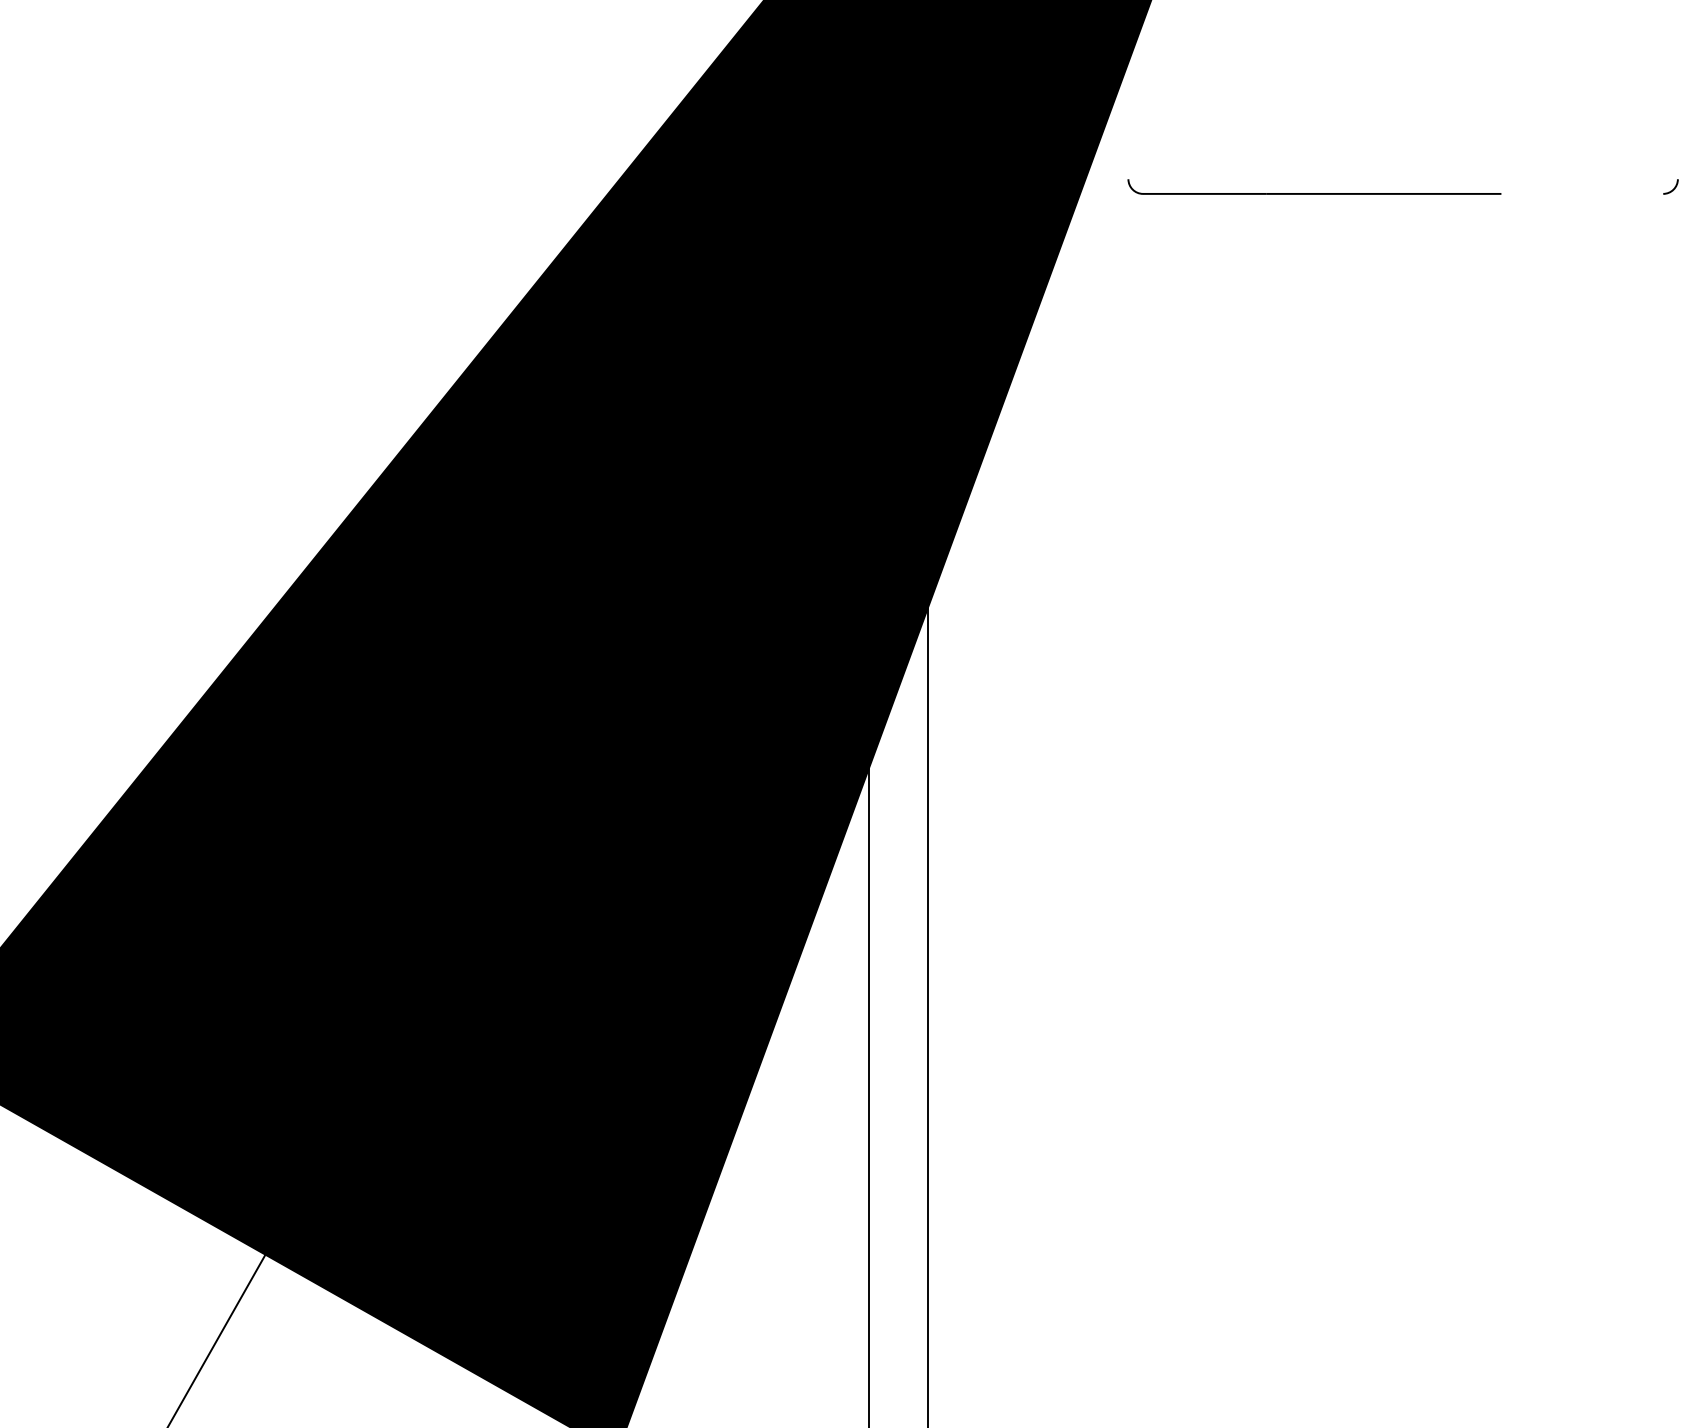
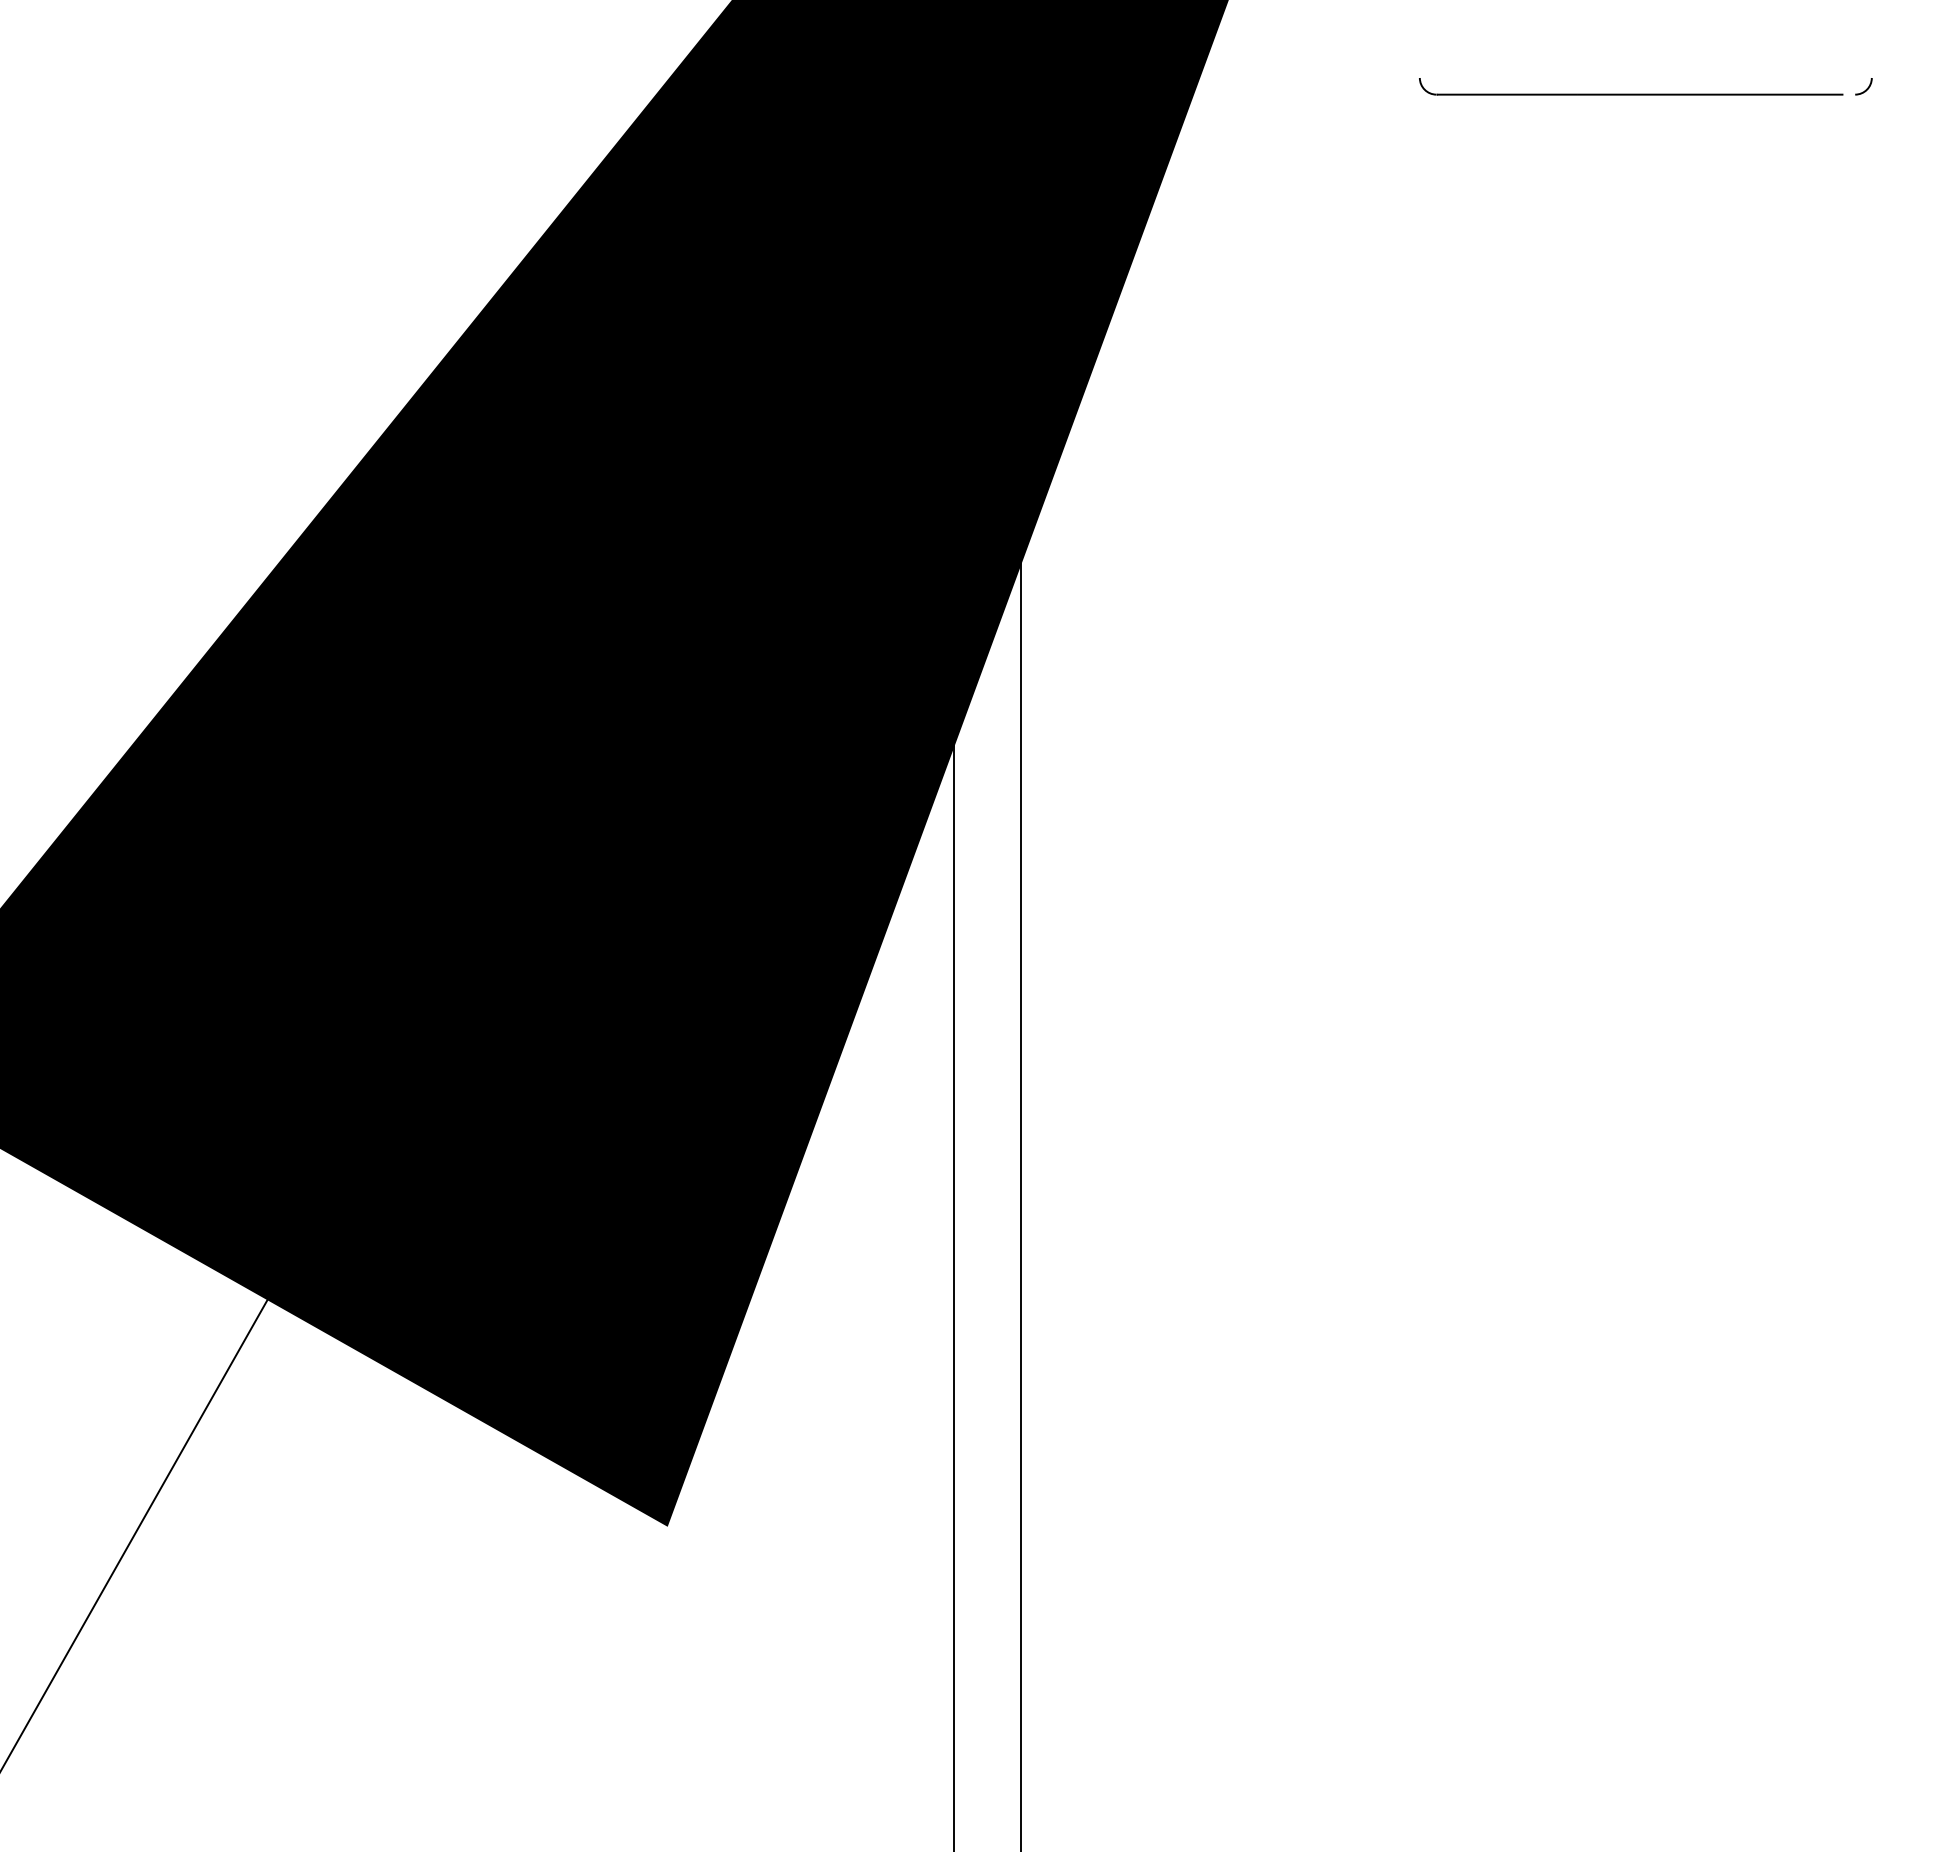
part: (1314, 192) -> (1631, 93), moved

